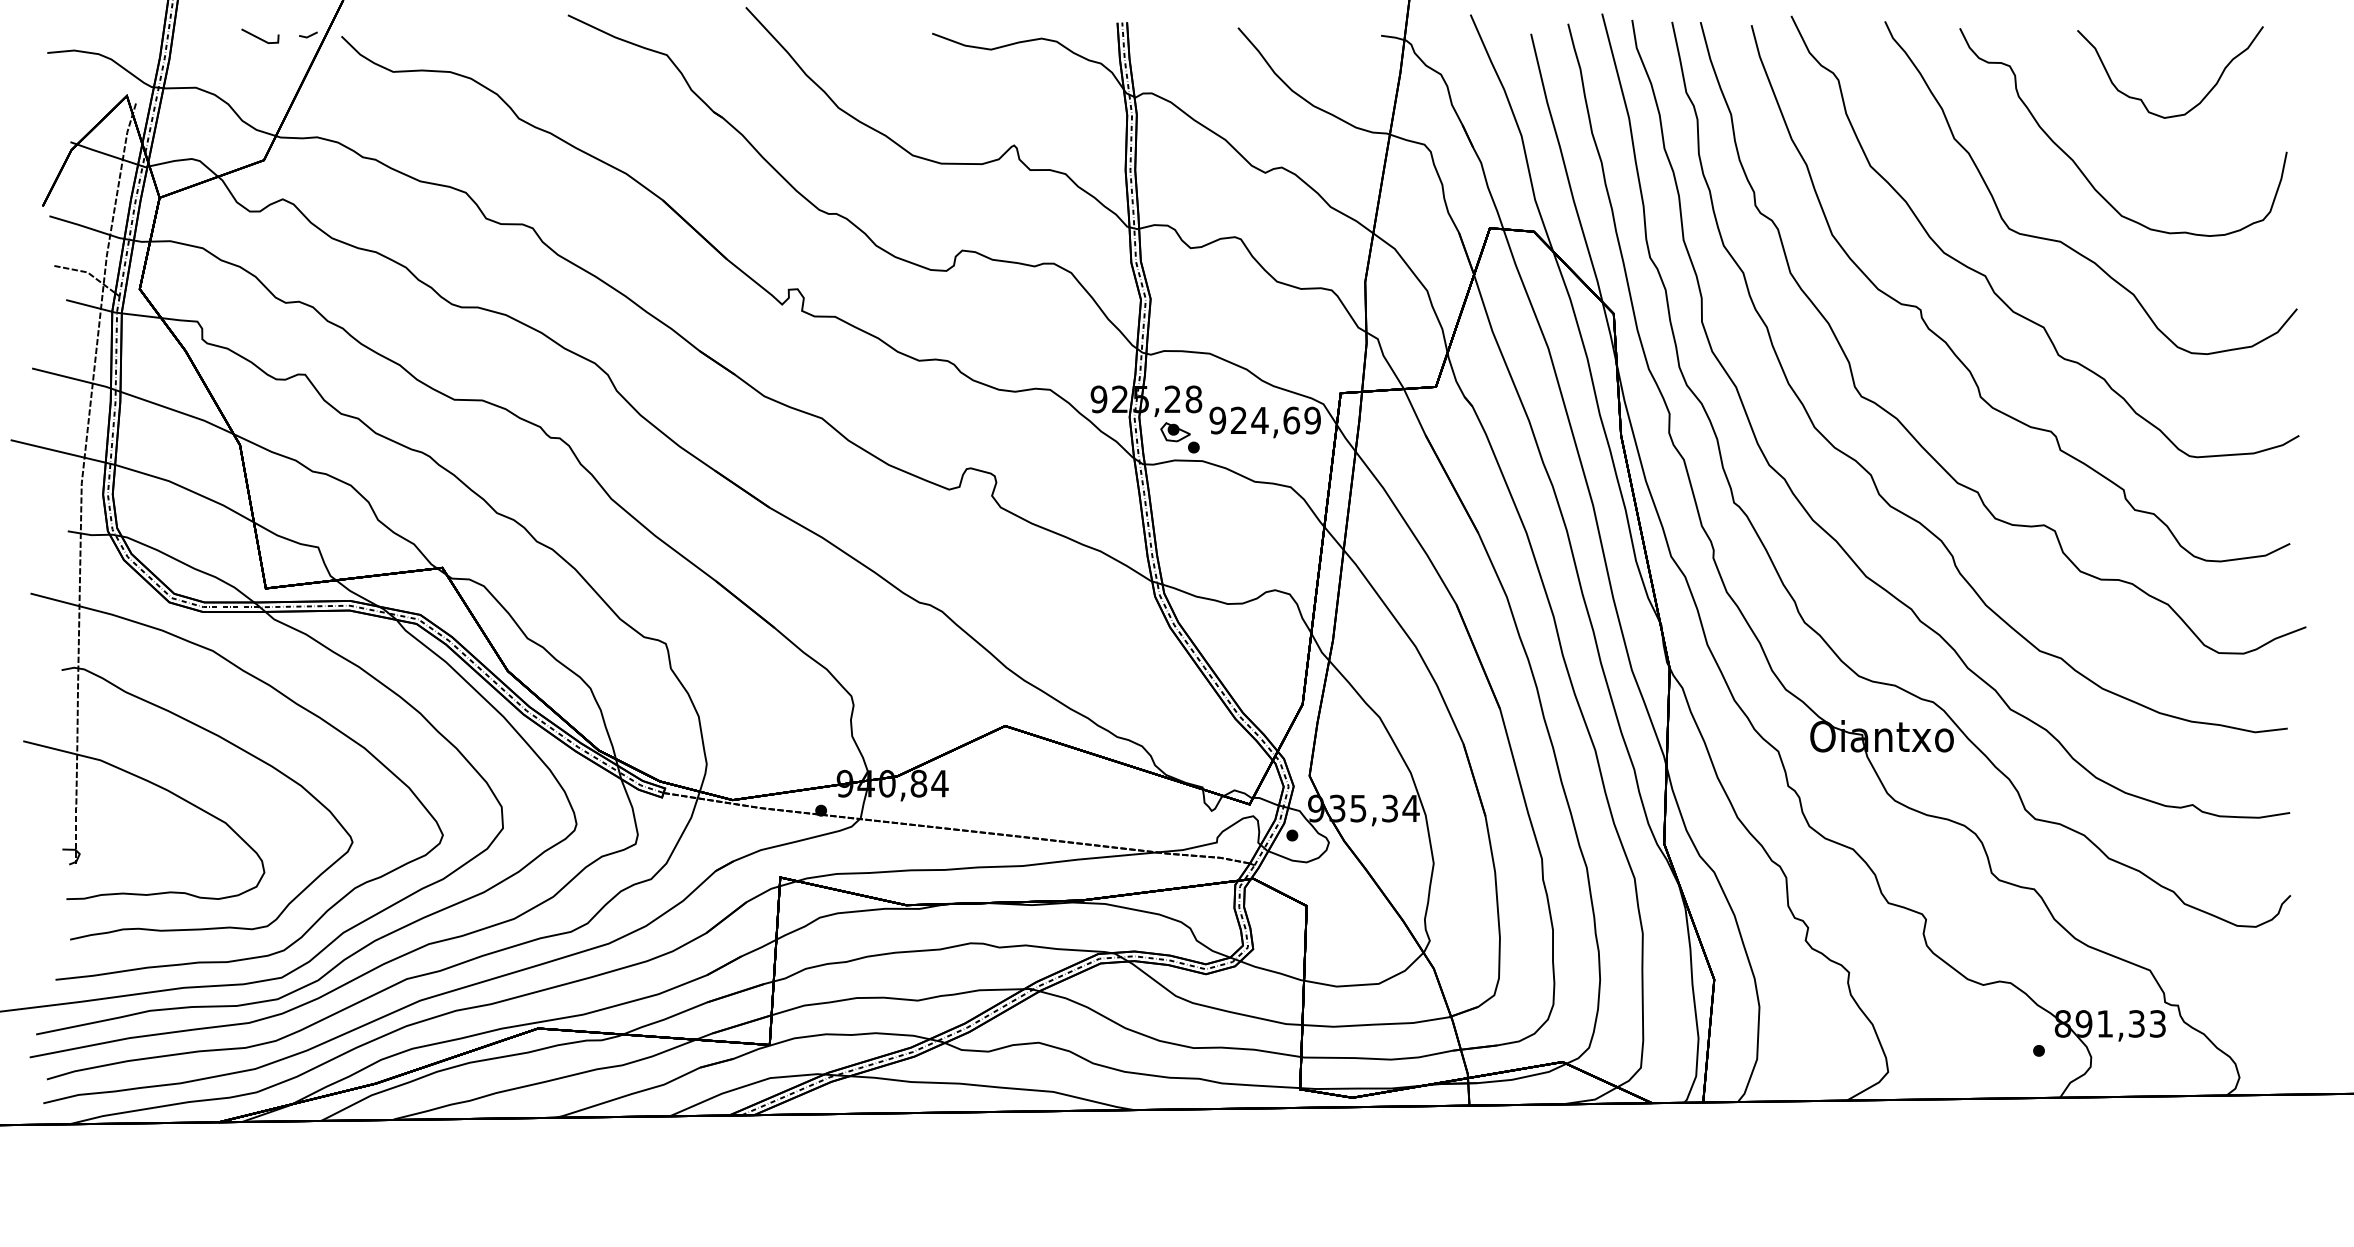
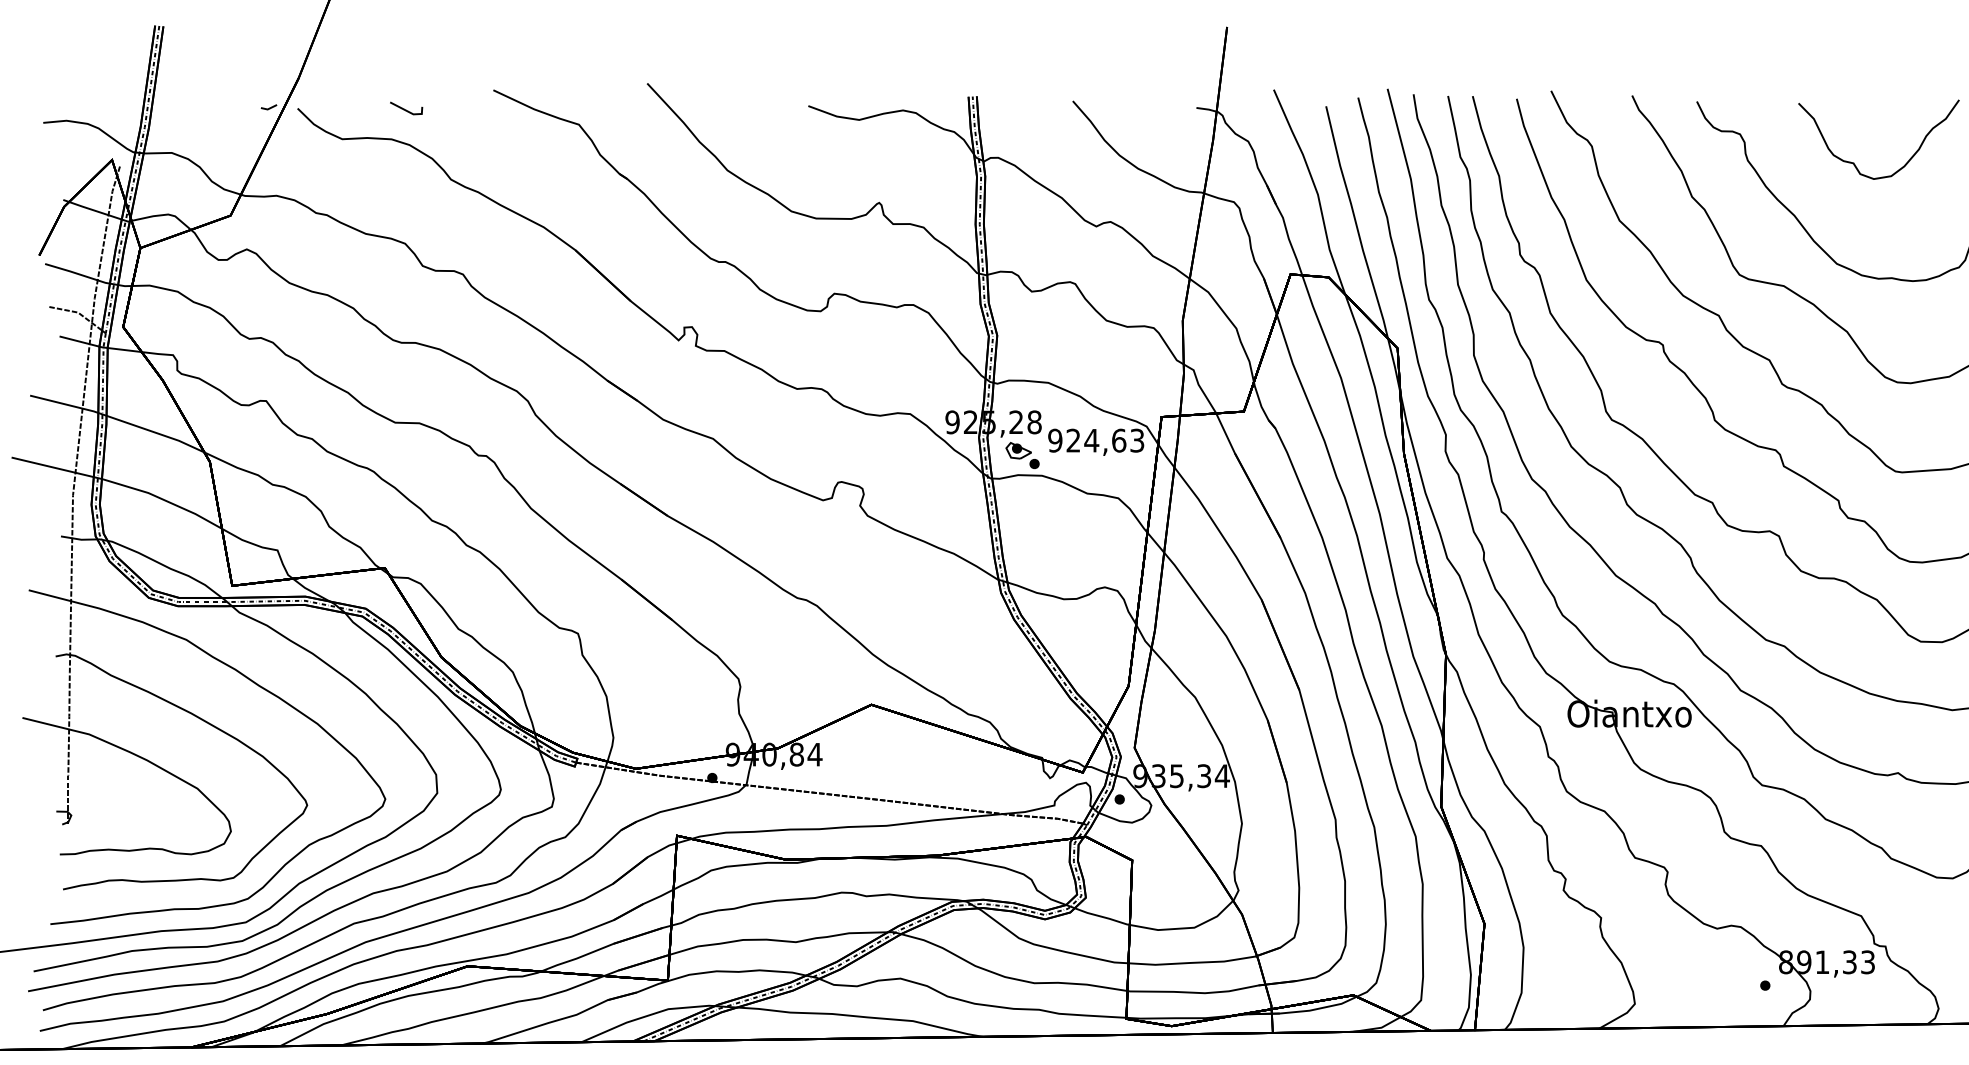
line: (259, 37) -> (405, 109), moved
text: (1312, 420) -> (1137, 440), 924,69 -> 924,63

